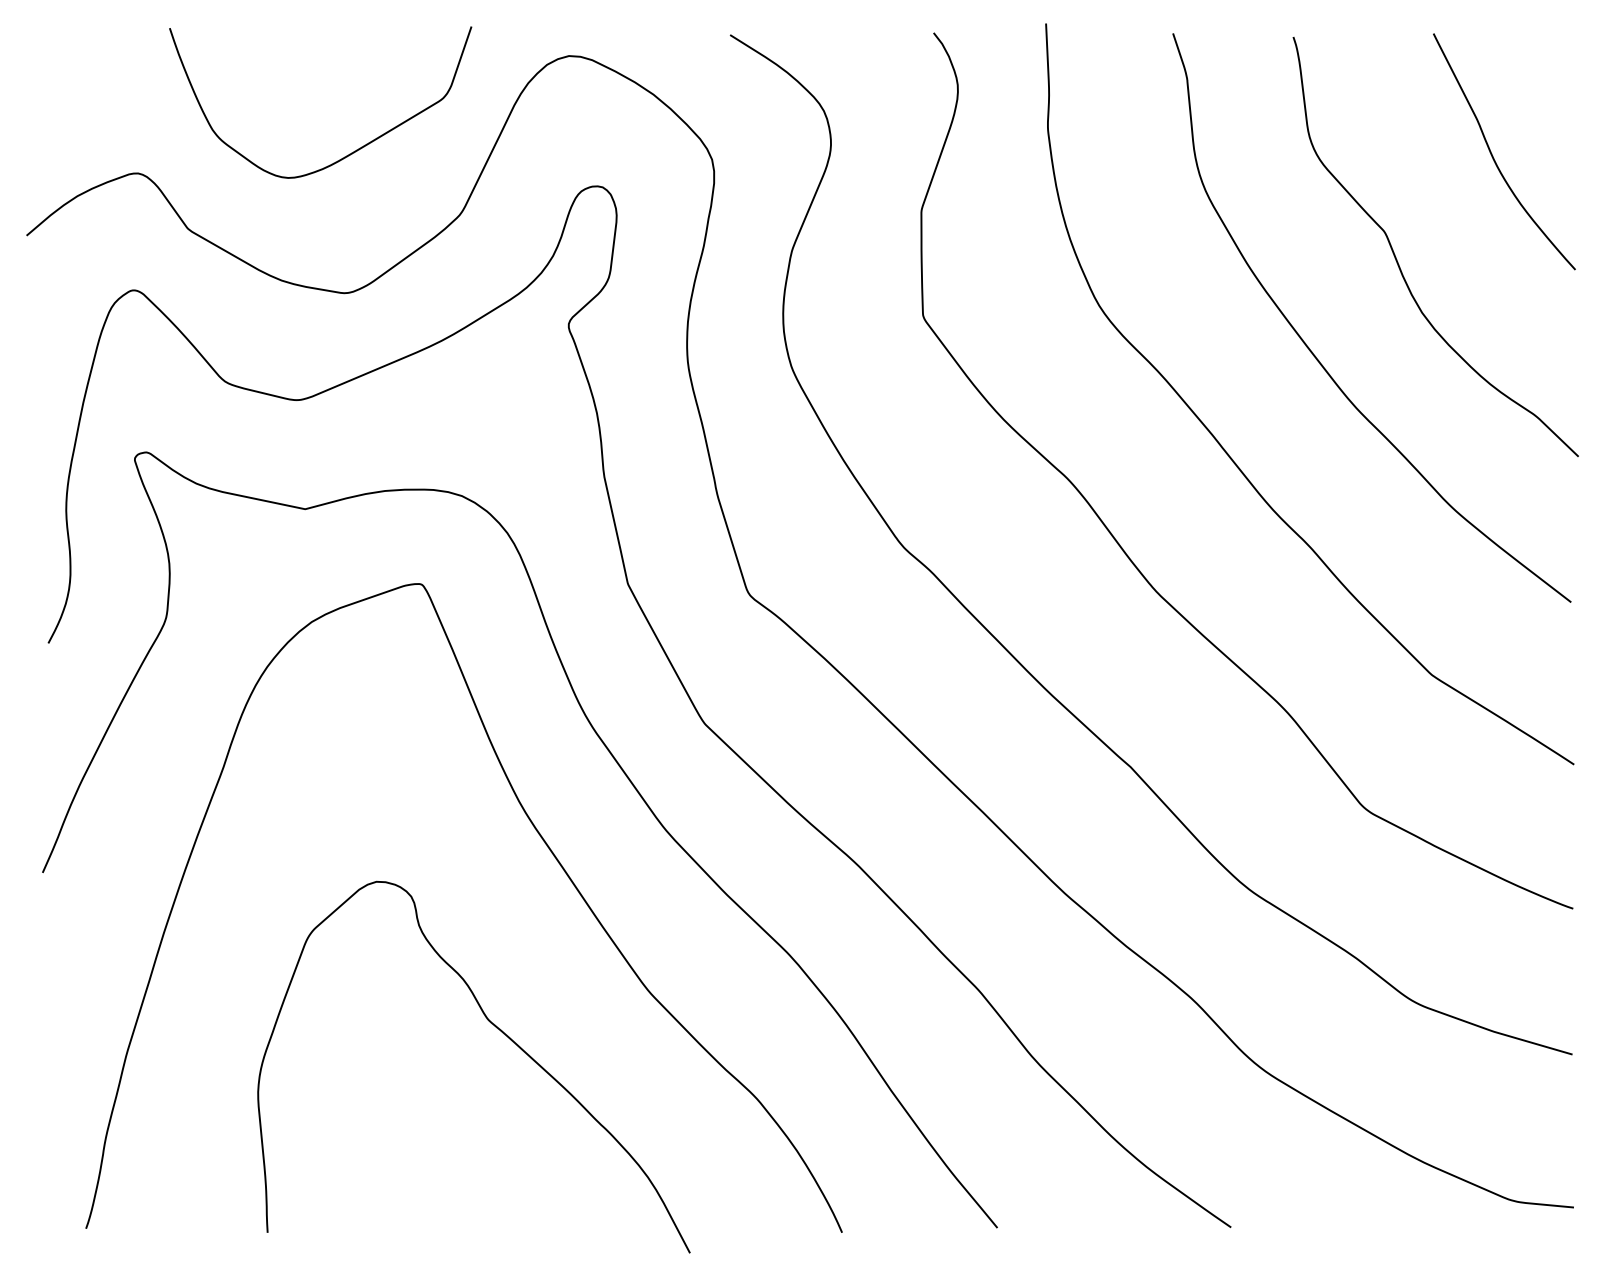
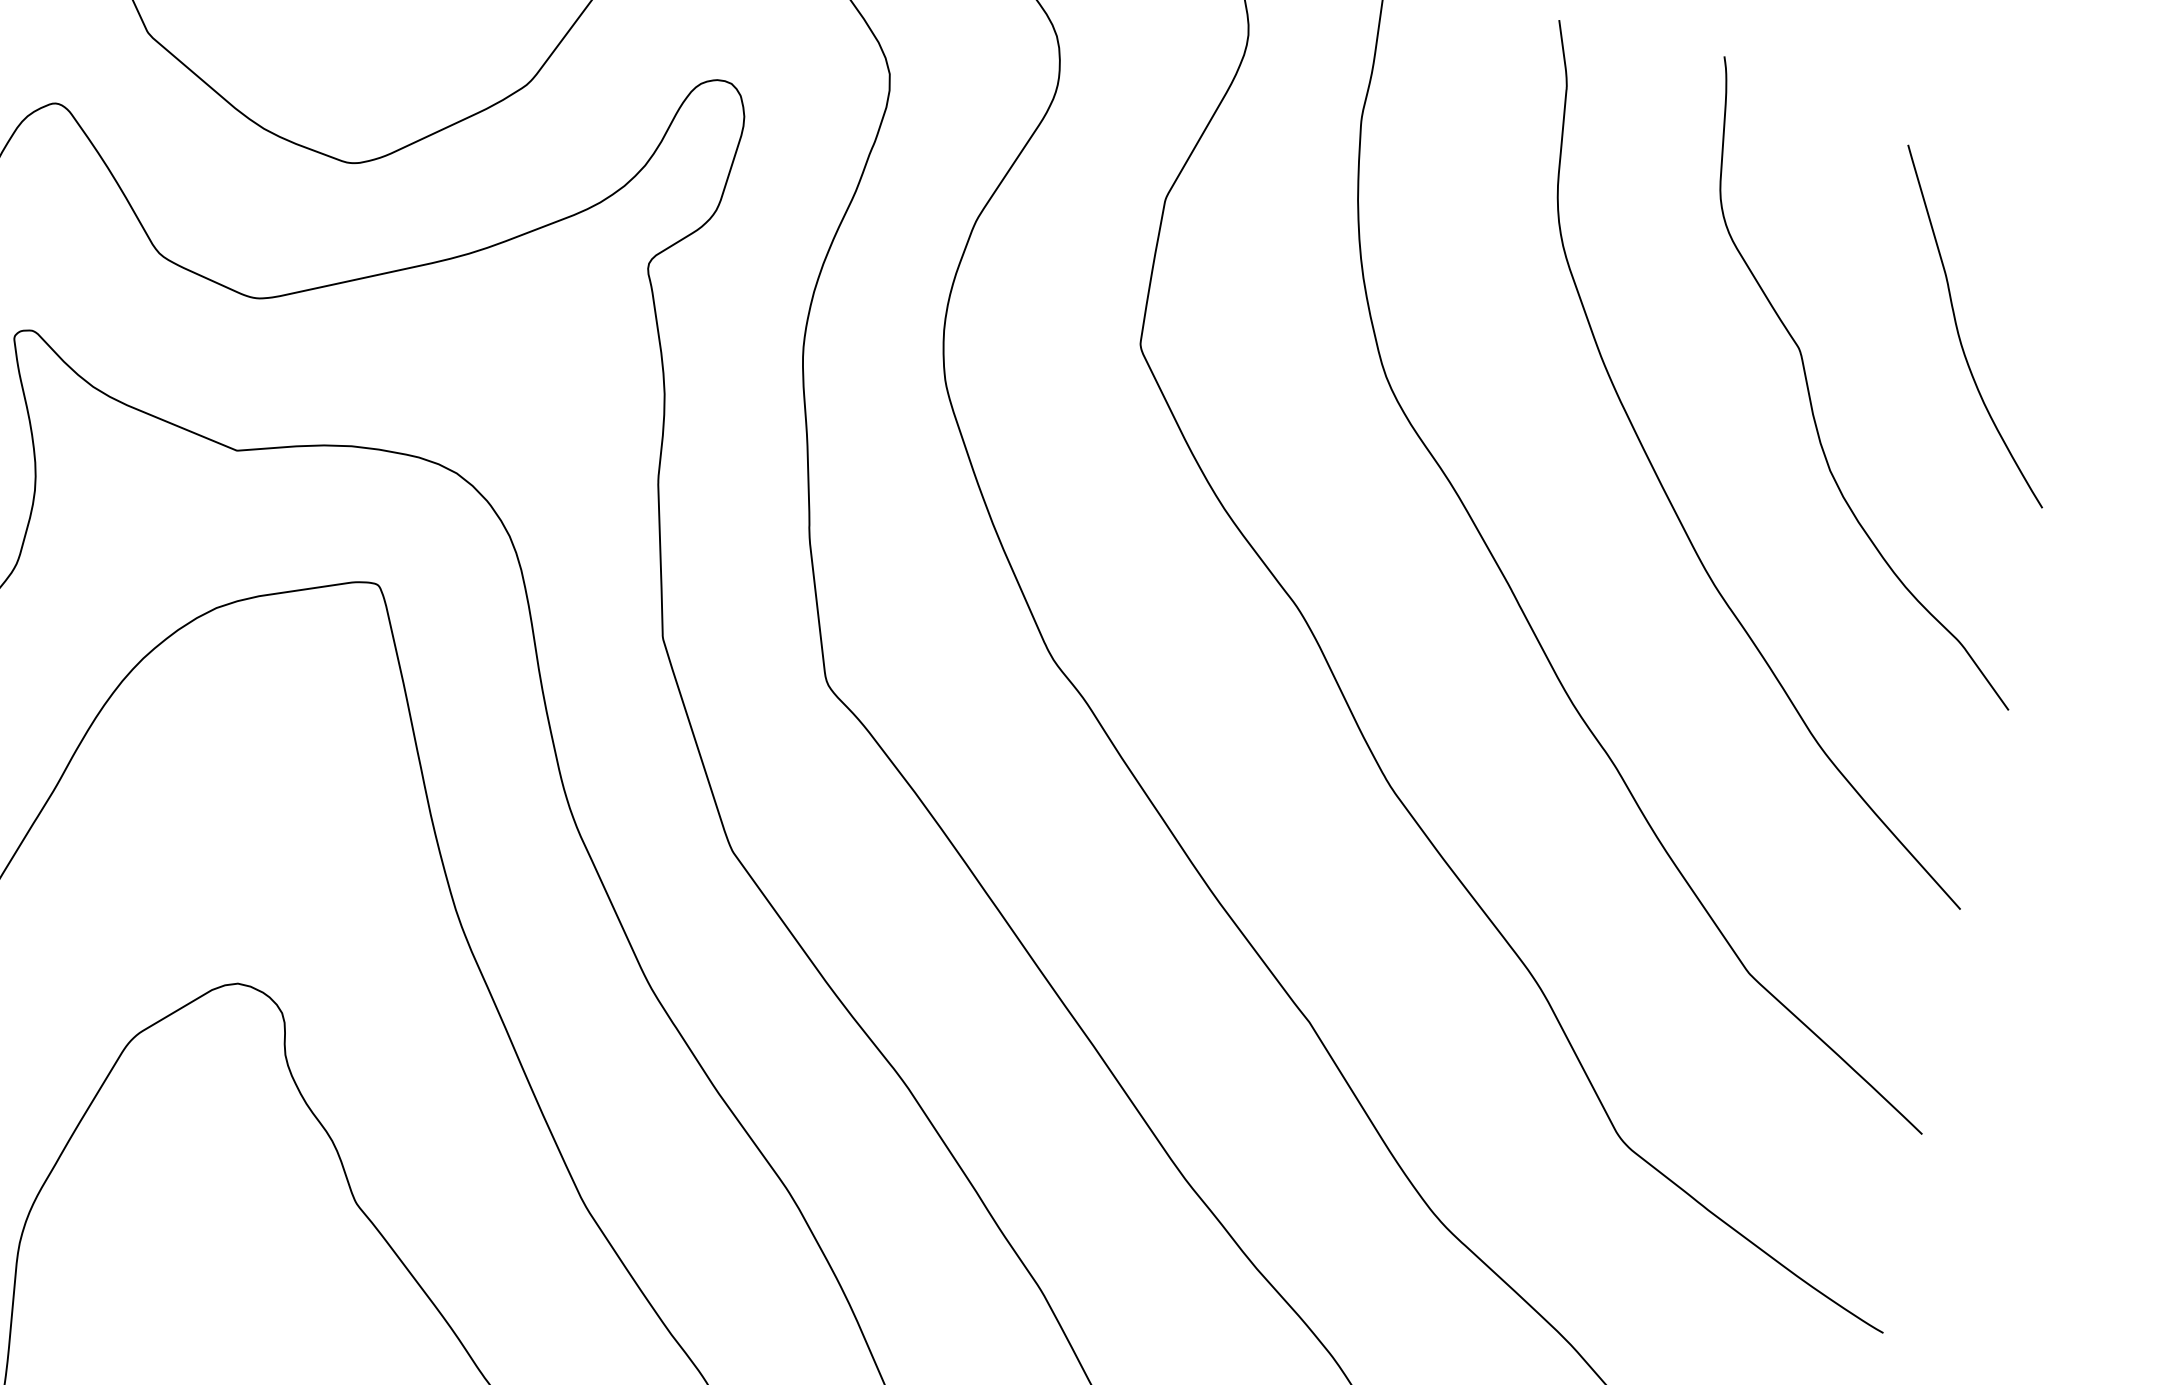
curve: (1493, 156) -> (1958, 330), moved

